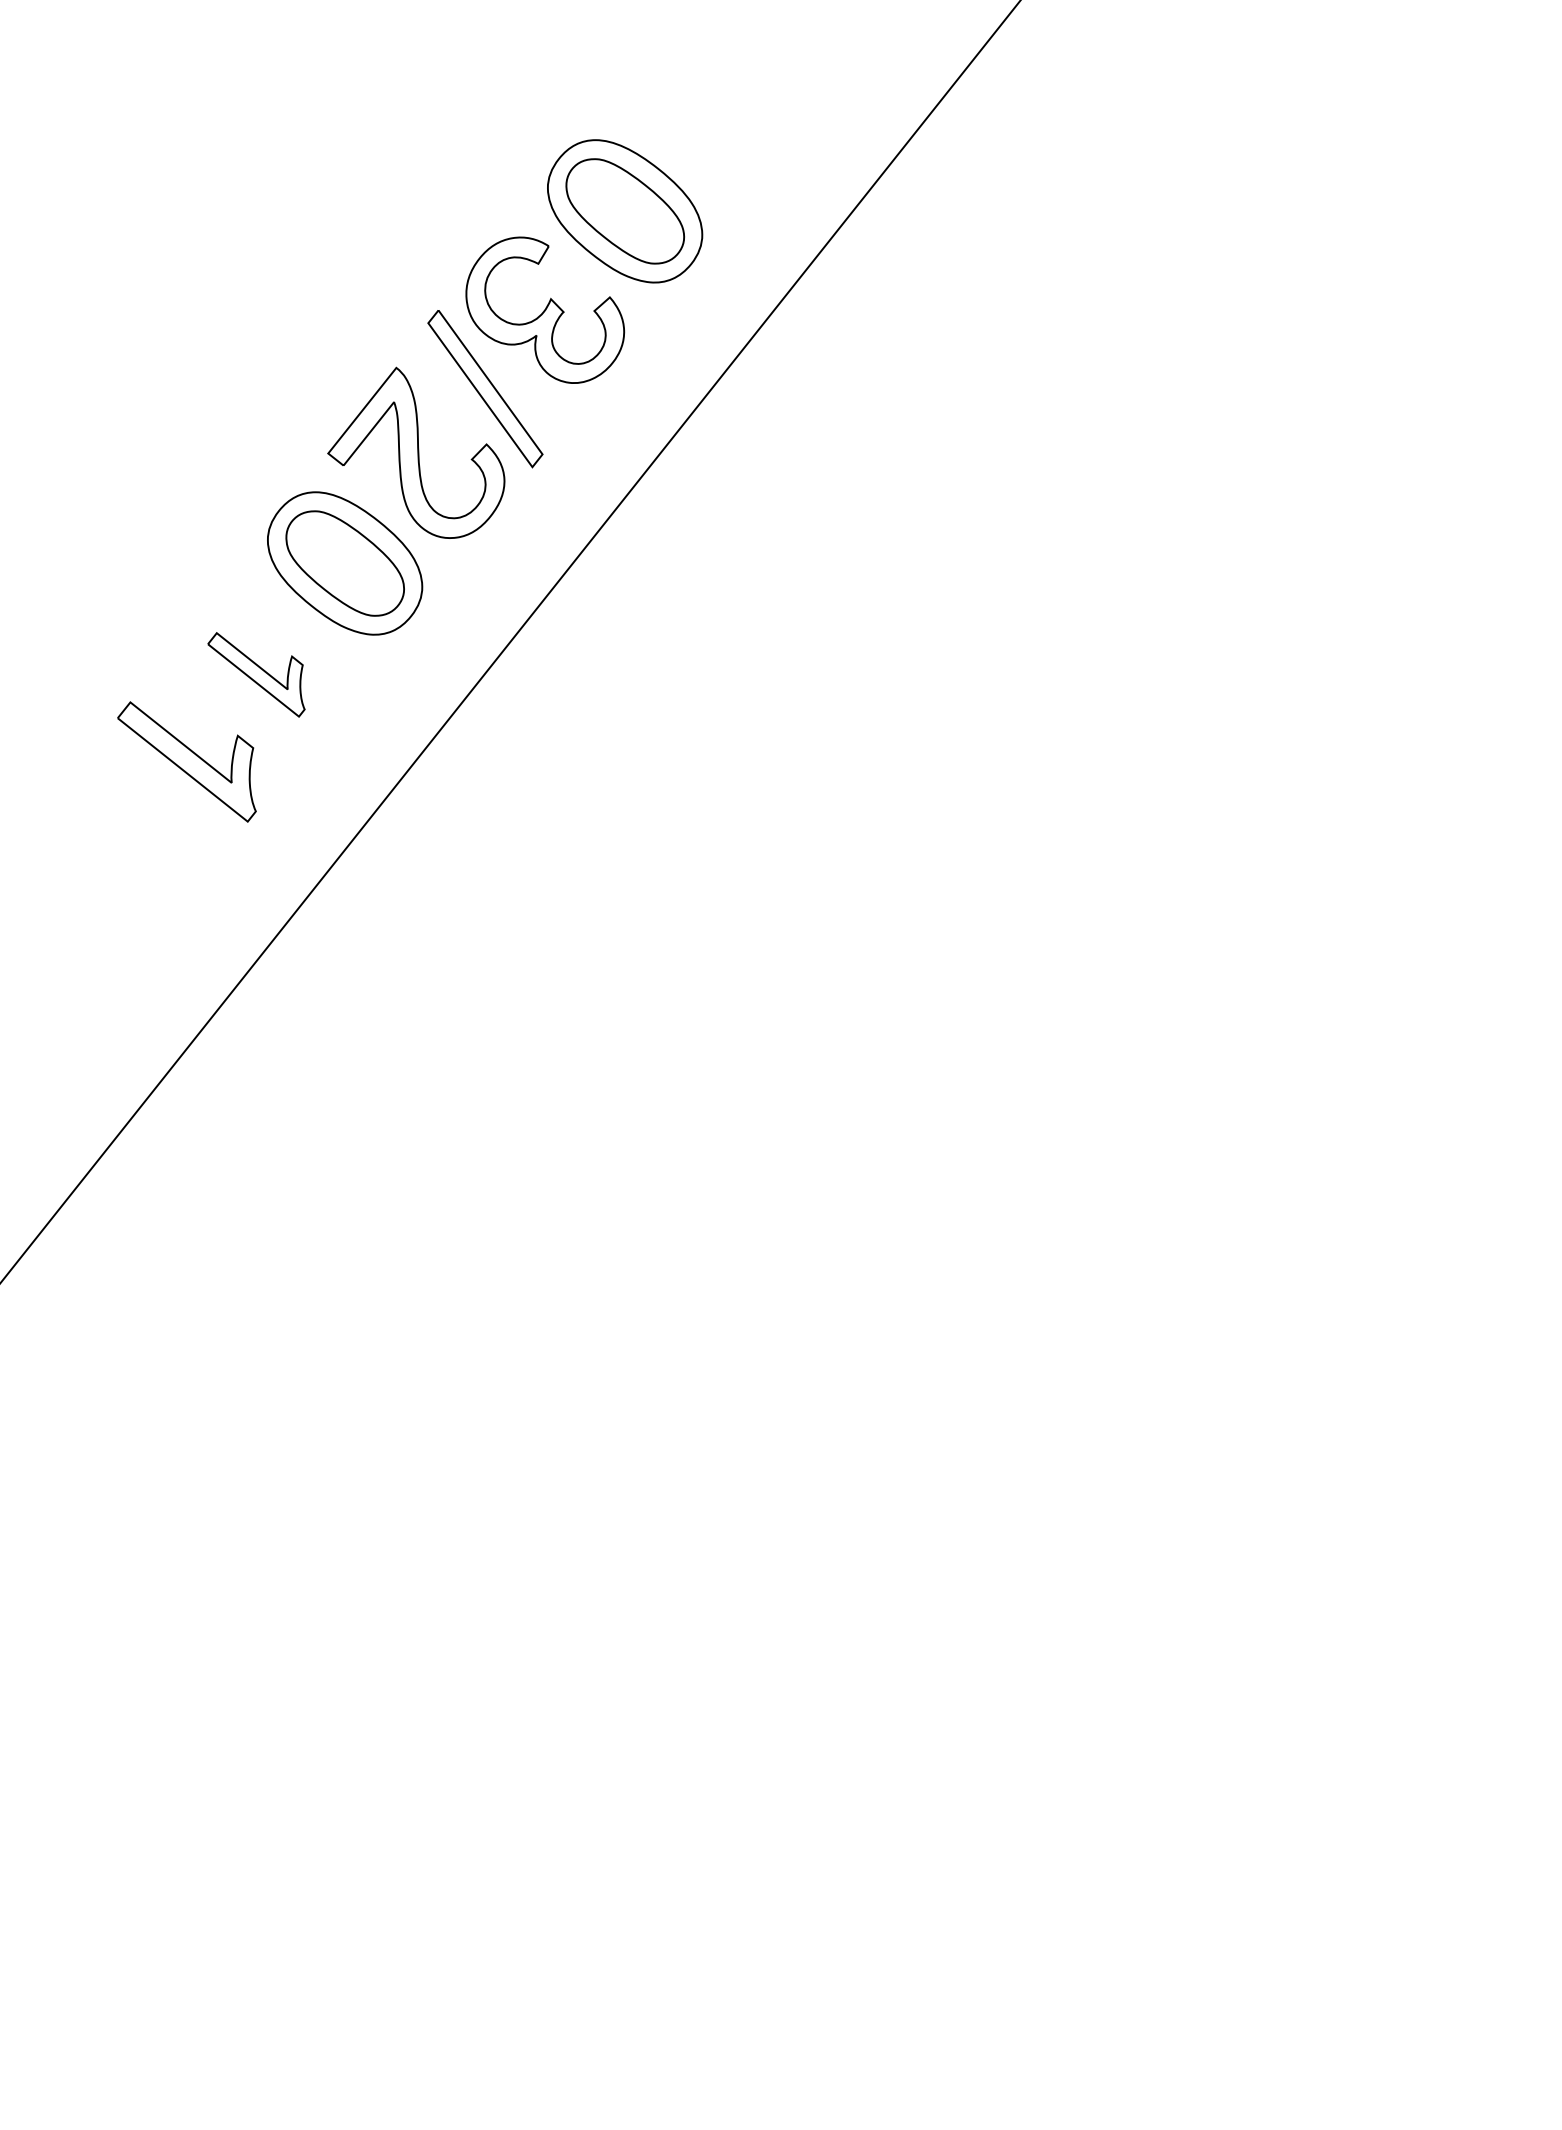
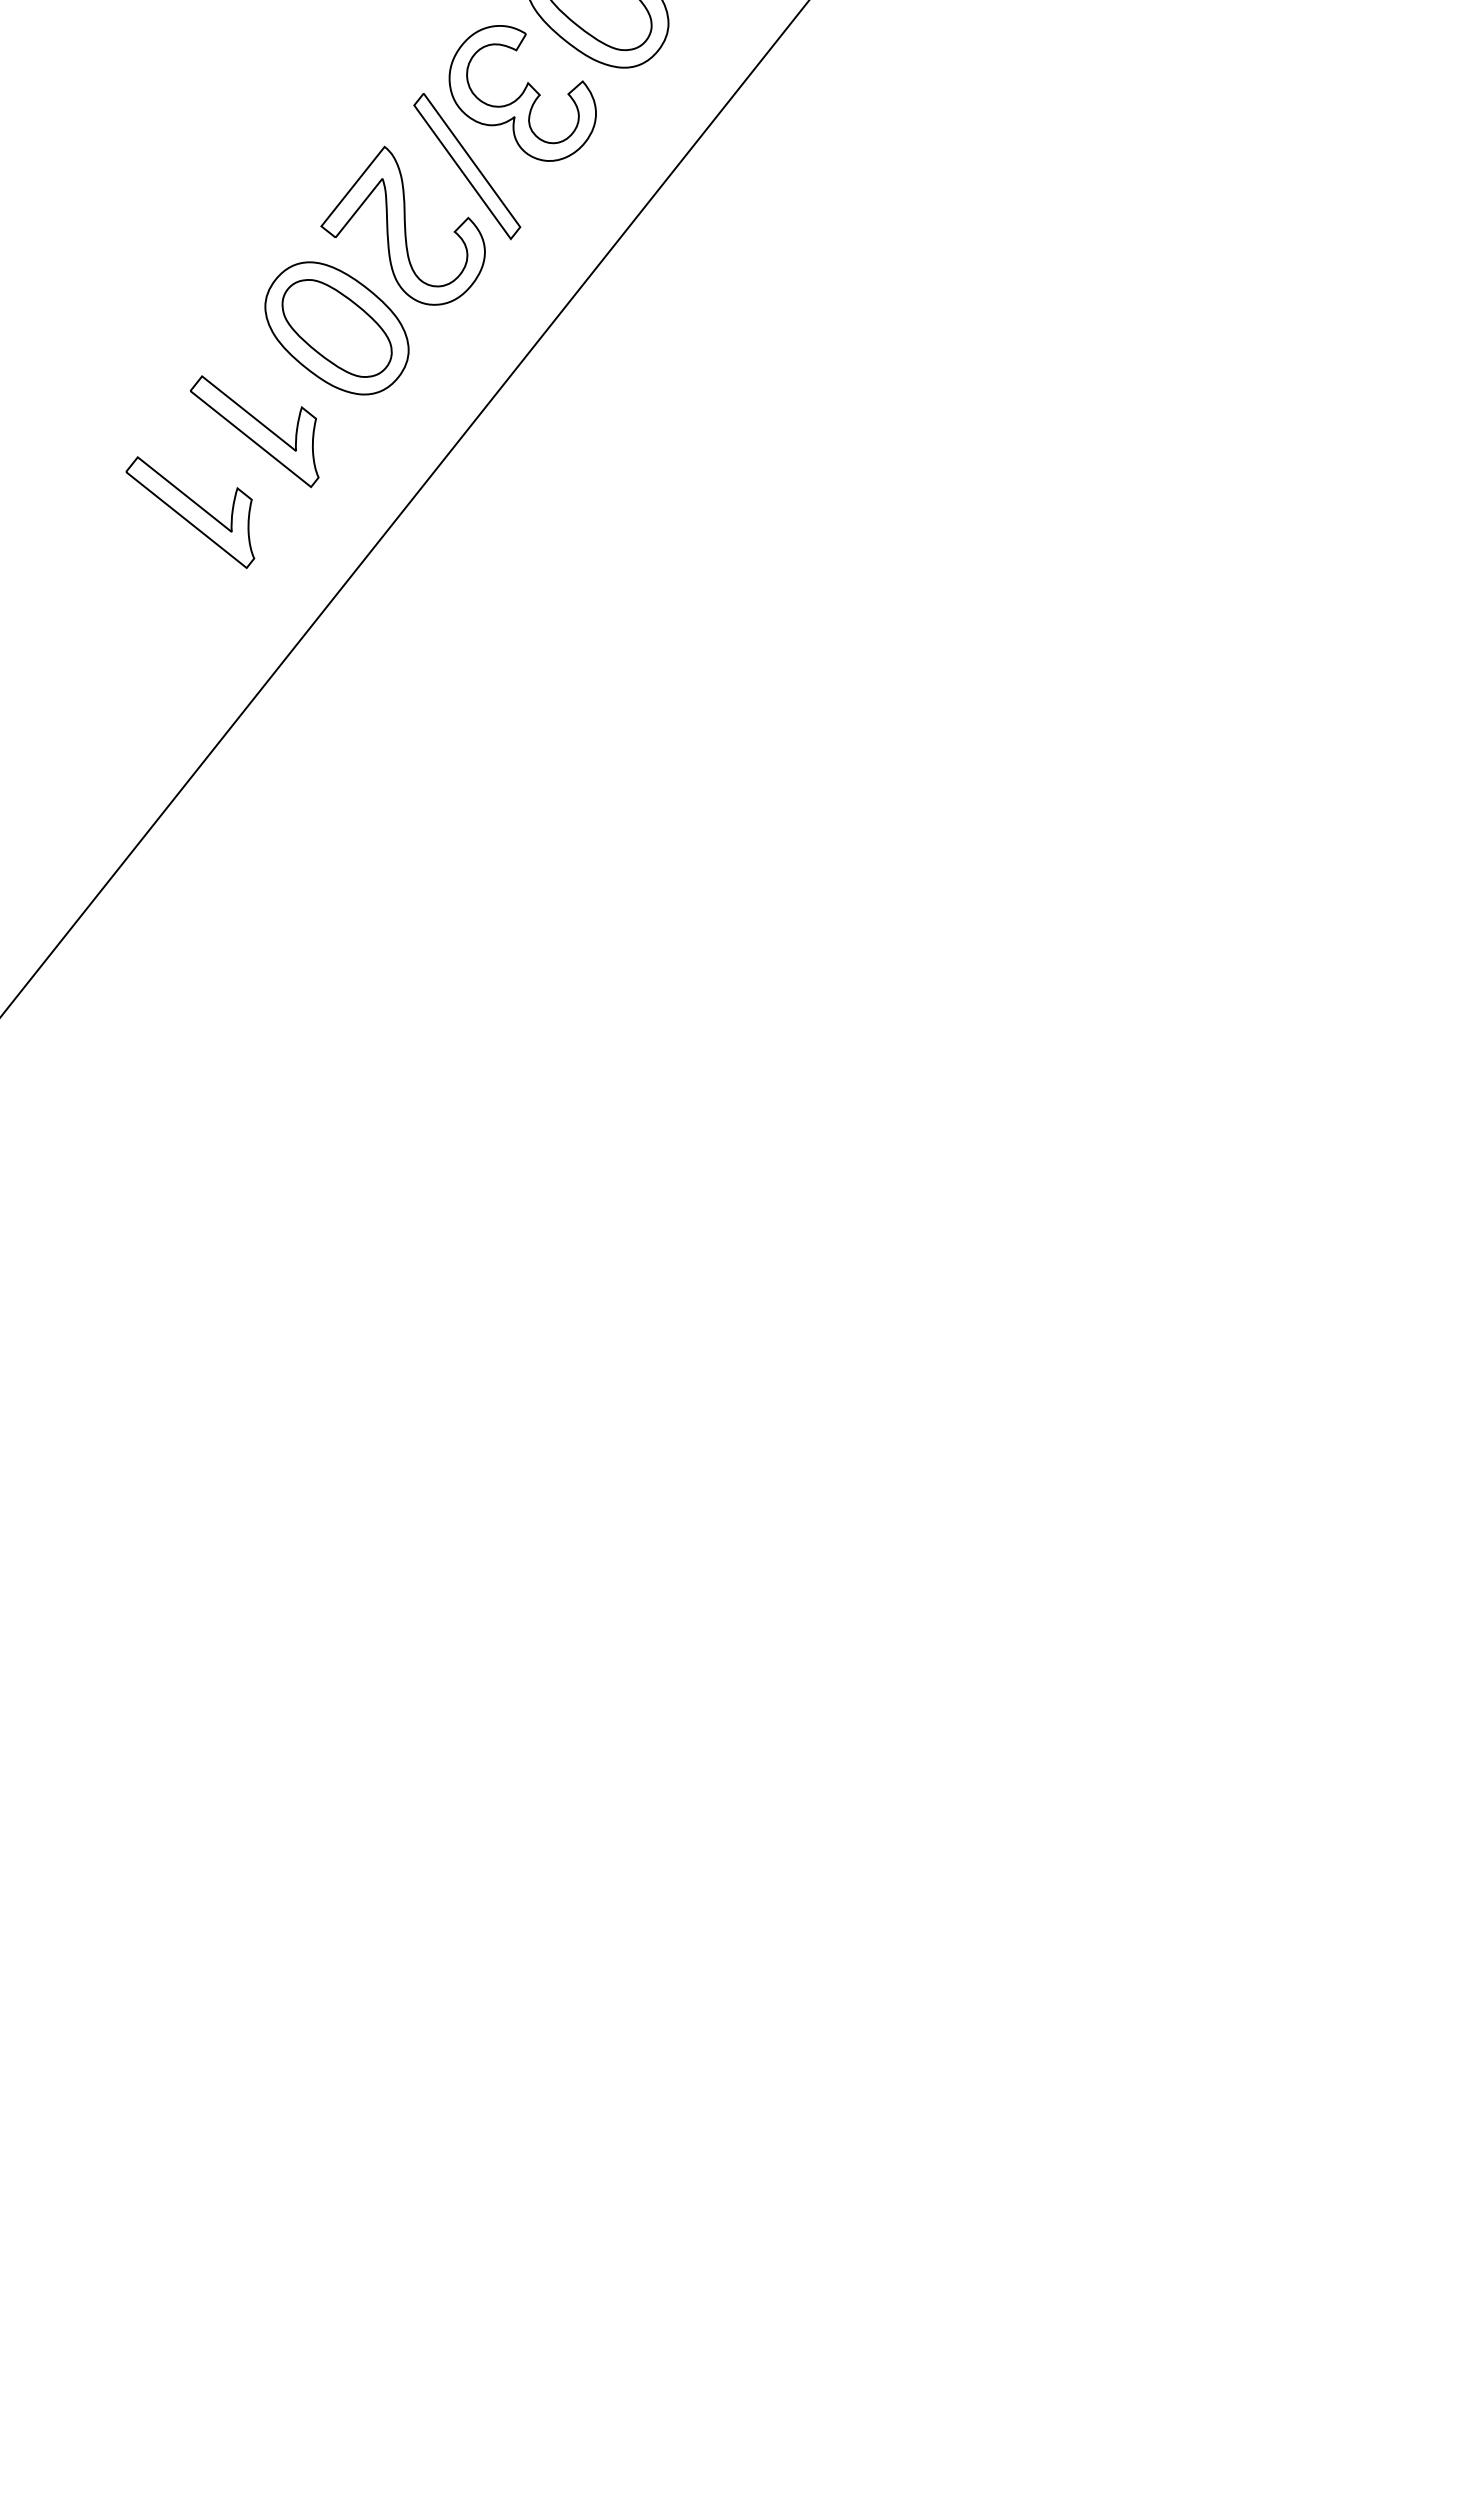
part: (256, 674) -> (254, 431), size x1.43

